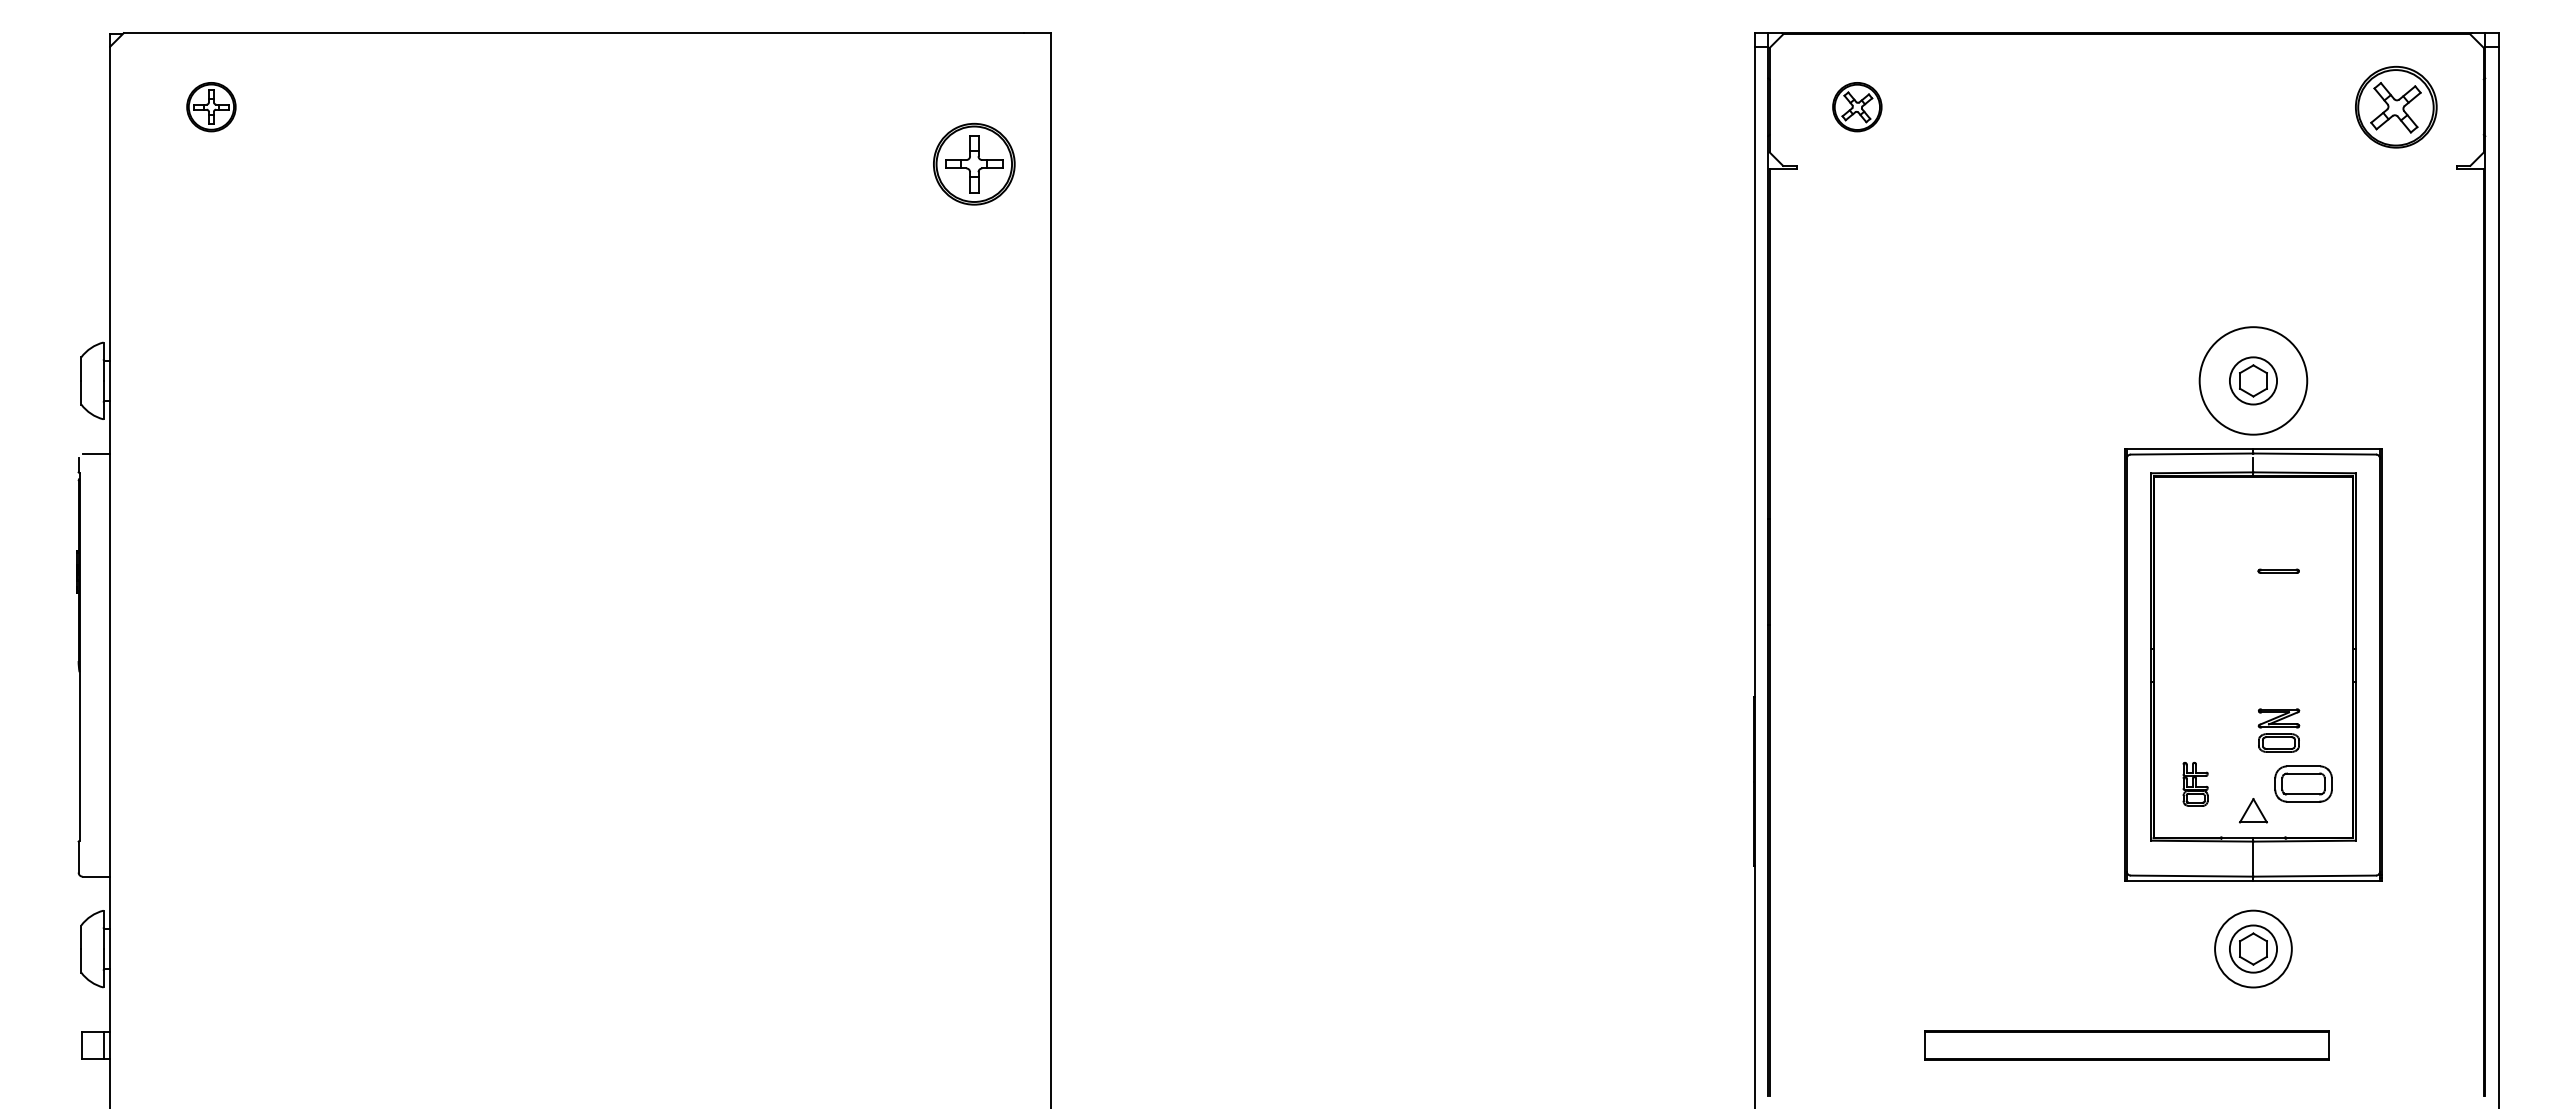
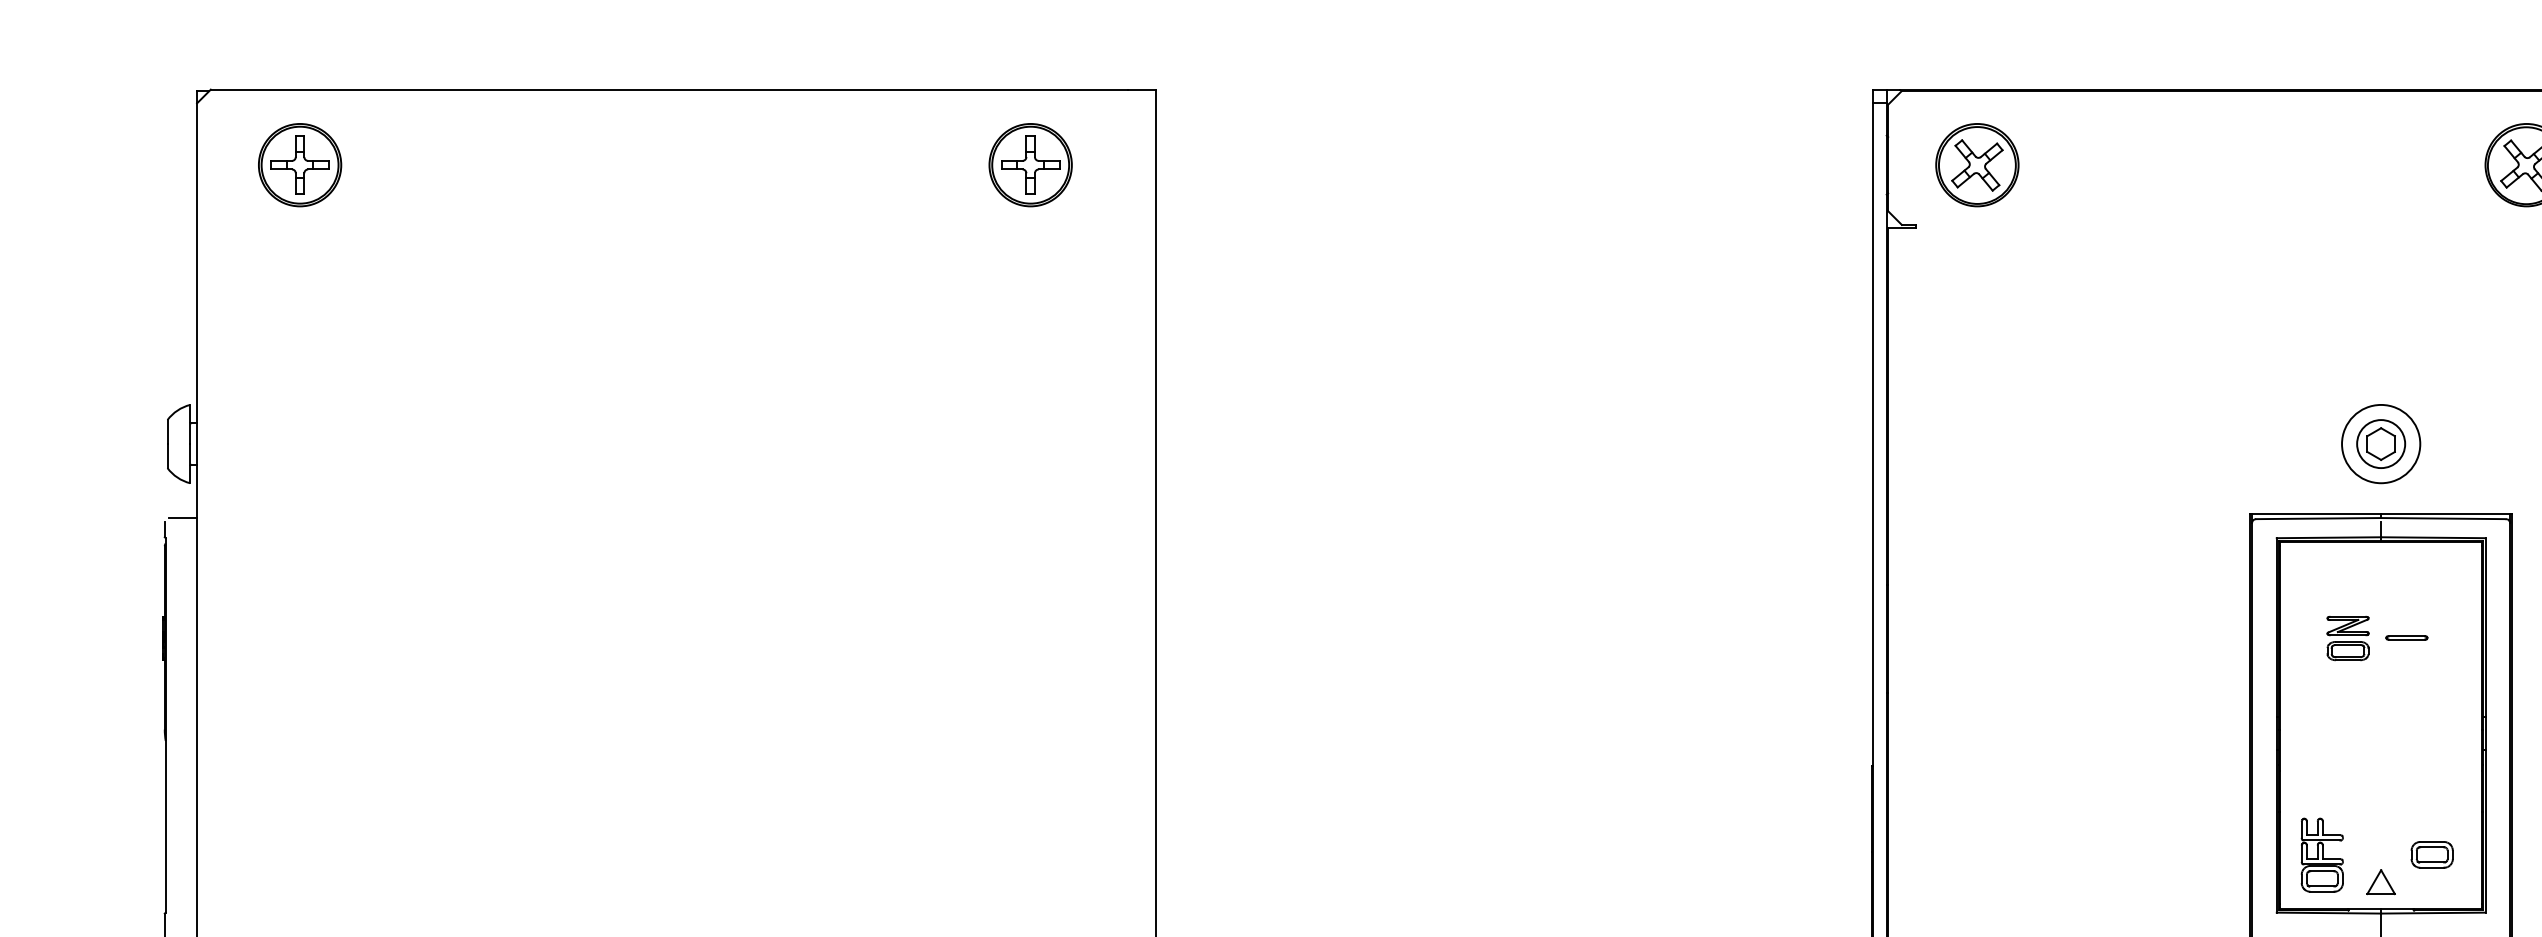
part: (211, 106) -> (300, 164), size x1.67
part: (1857, 106) -> (1977, 164), size x1.67
part: (974, 163) -> (1030, 164), moved
circle: (2253, 380) -> (2381, 443), size x0.71
part: (2278, 730) -> (2347, 638), moved
part: (2303, 783) -> (2432, 854), size x0.71
part: (2195, 784) -> (2322, 855), size x1.67

